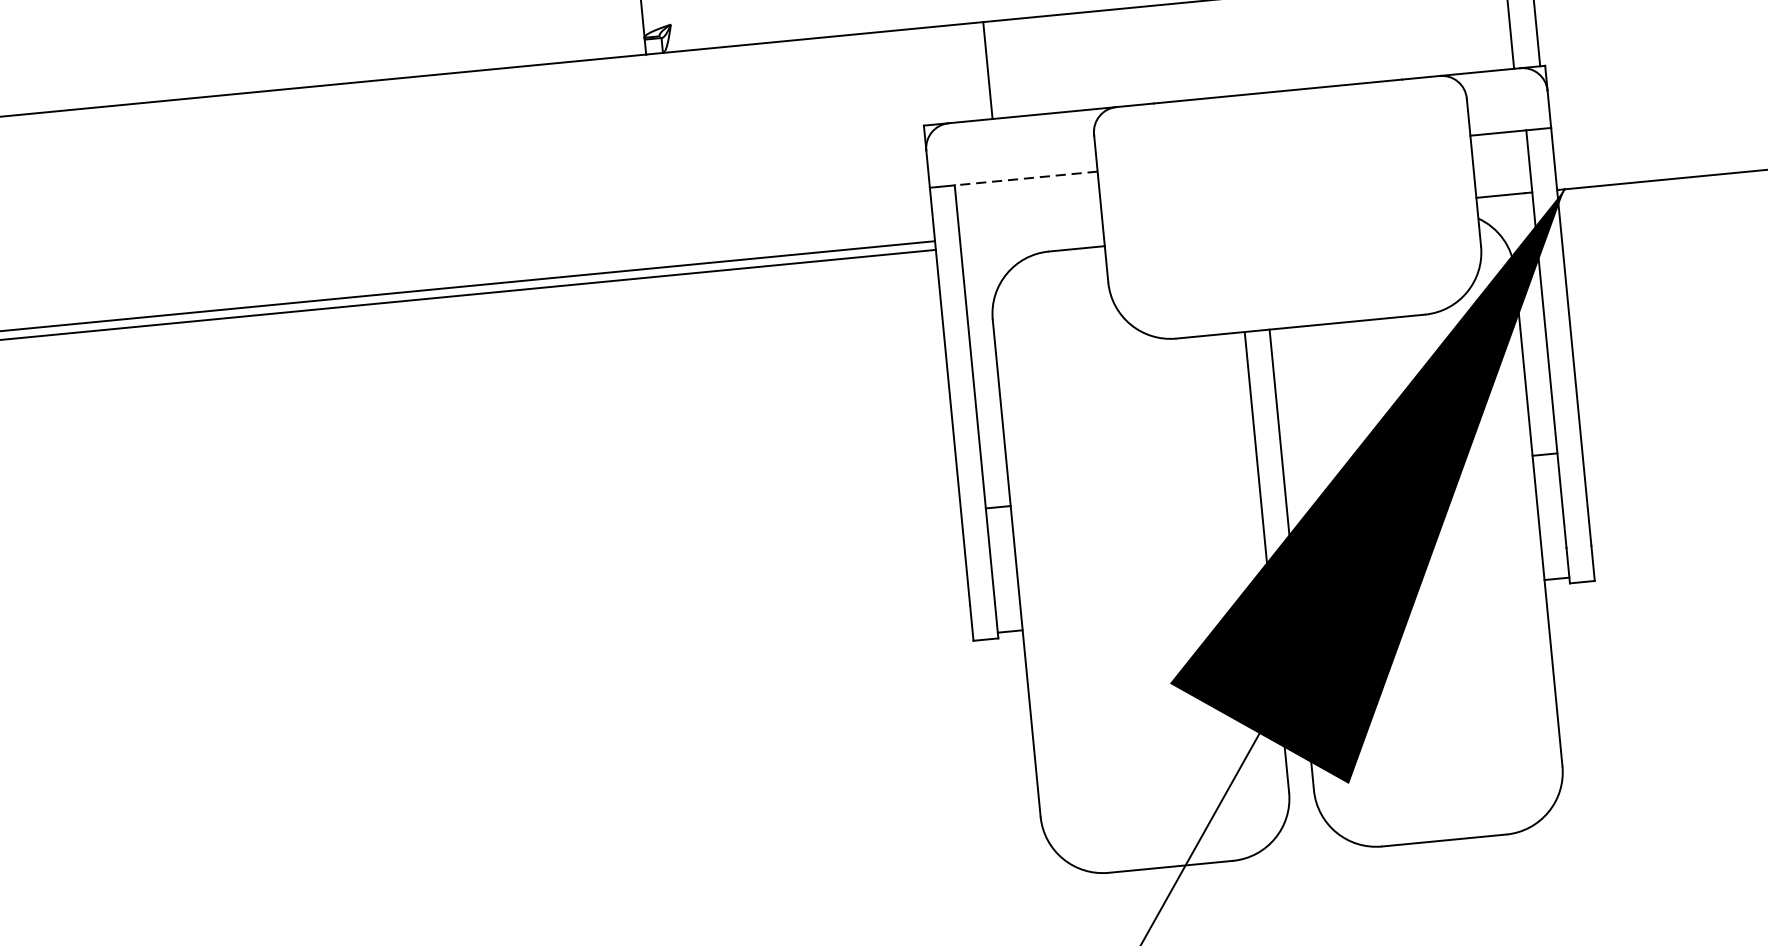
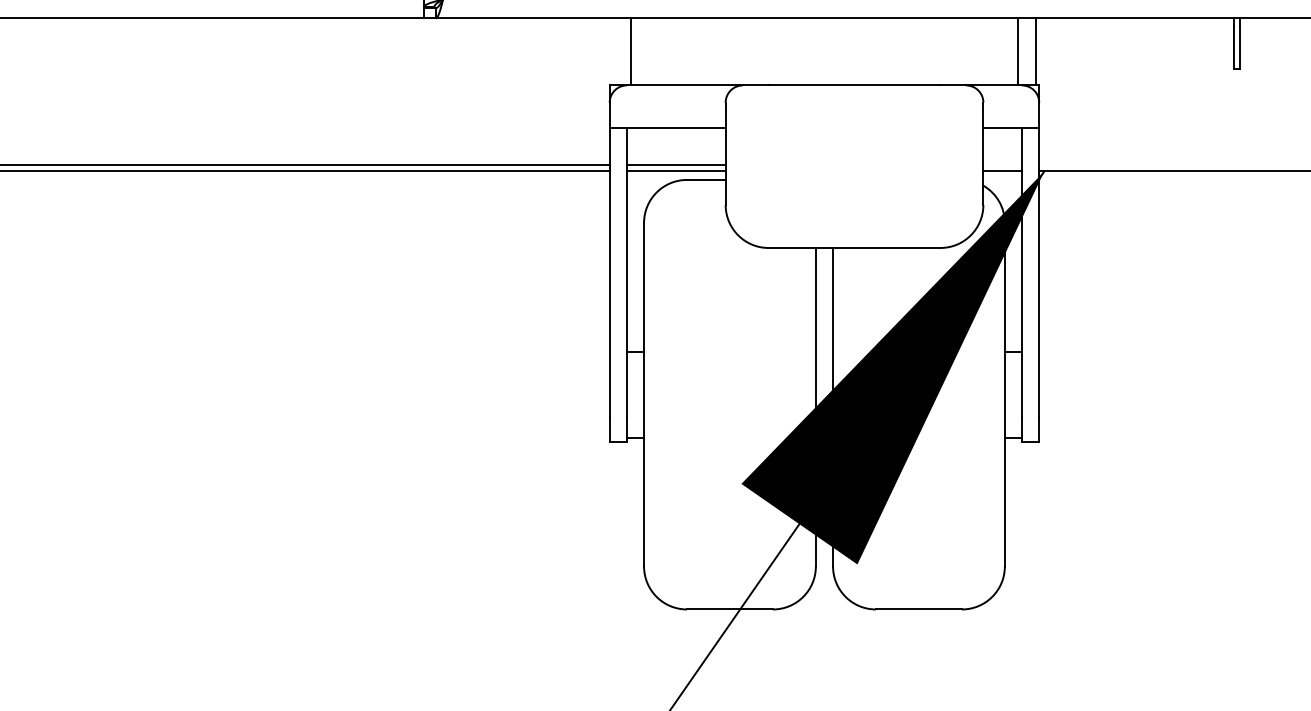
line: (988, 69) -> (631, 51), moved
line: (1025, 178) -> (675, 128), dashed -> solid
line: (1030, 232) -> (675, 165), added
line: (1031, 240) -> (675, 171), added

